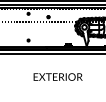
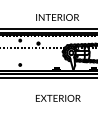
text: (58, 76) -> (58, 97), moved

